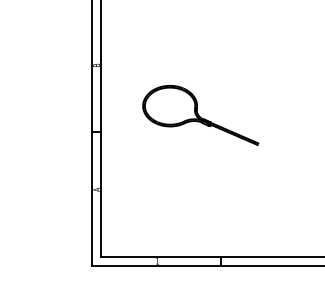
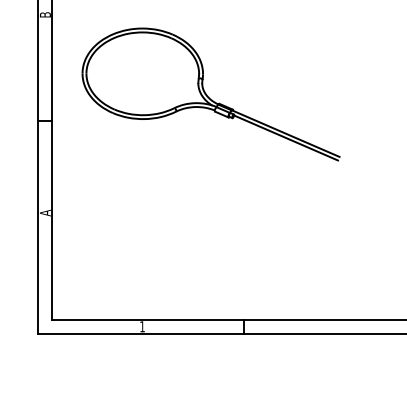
part: (200, 115) -> (210, 94), size x1.4

